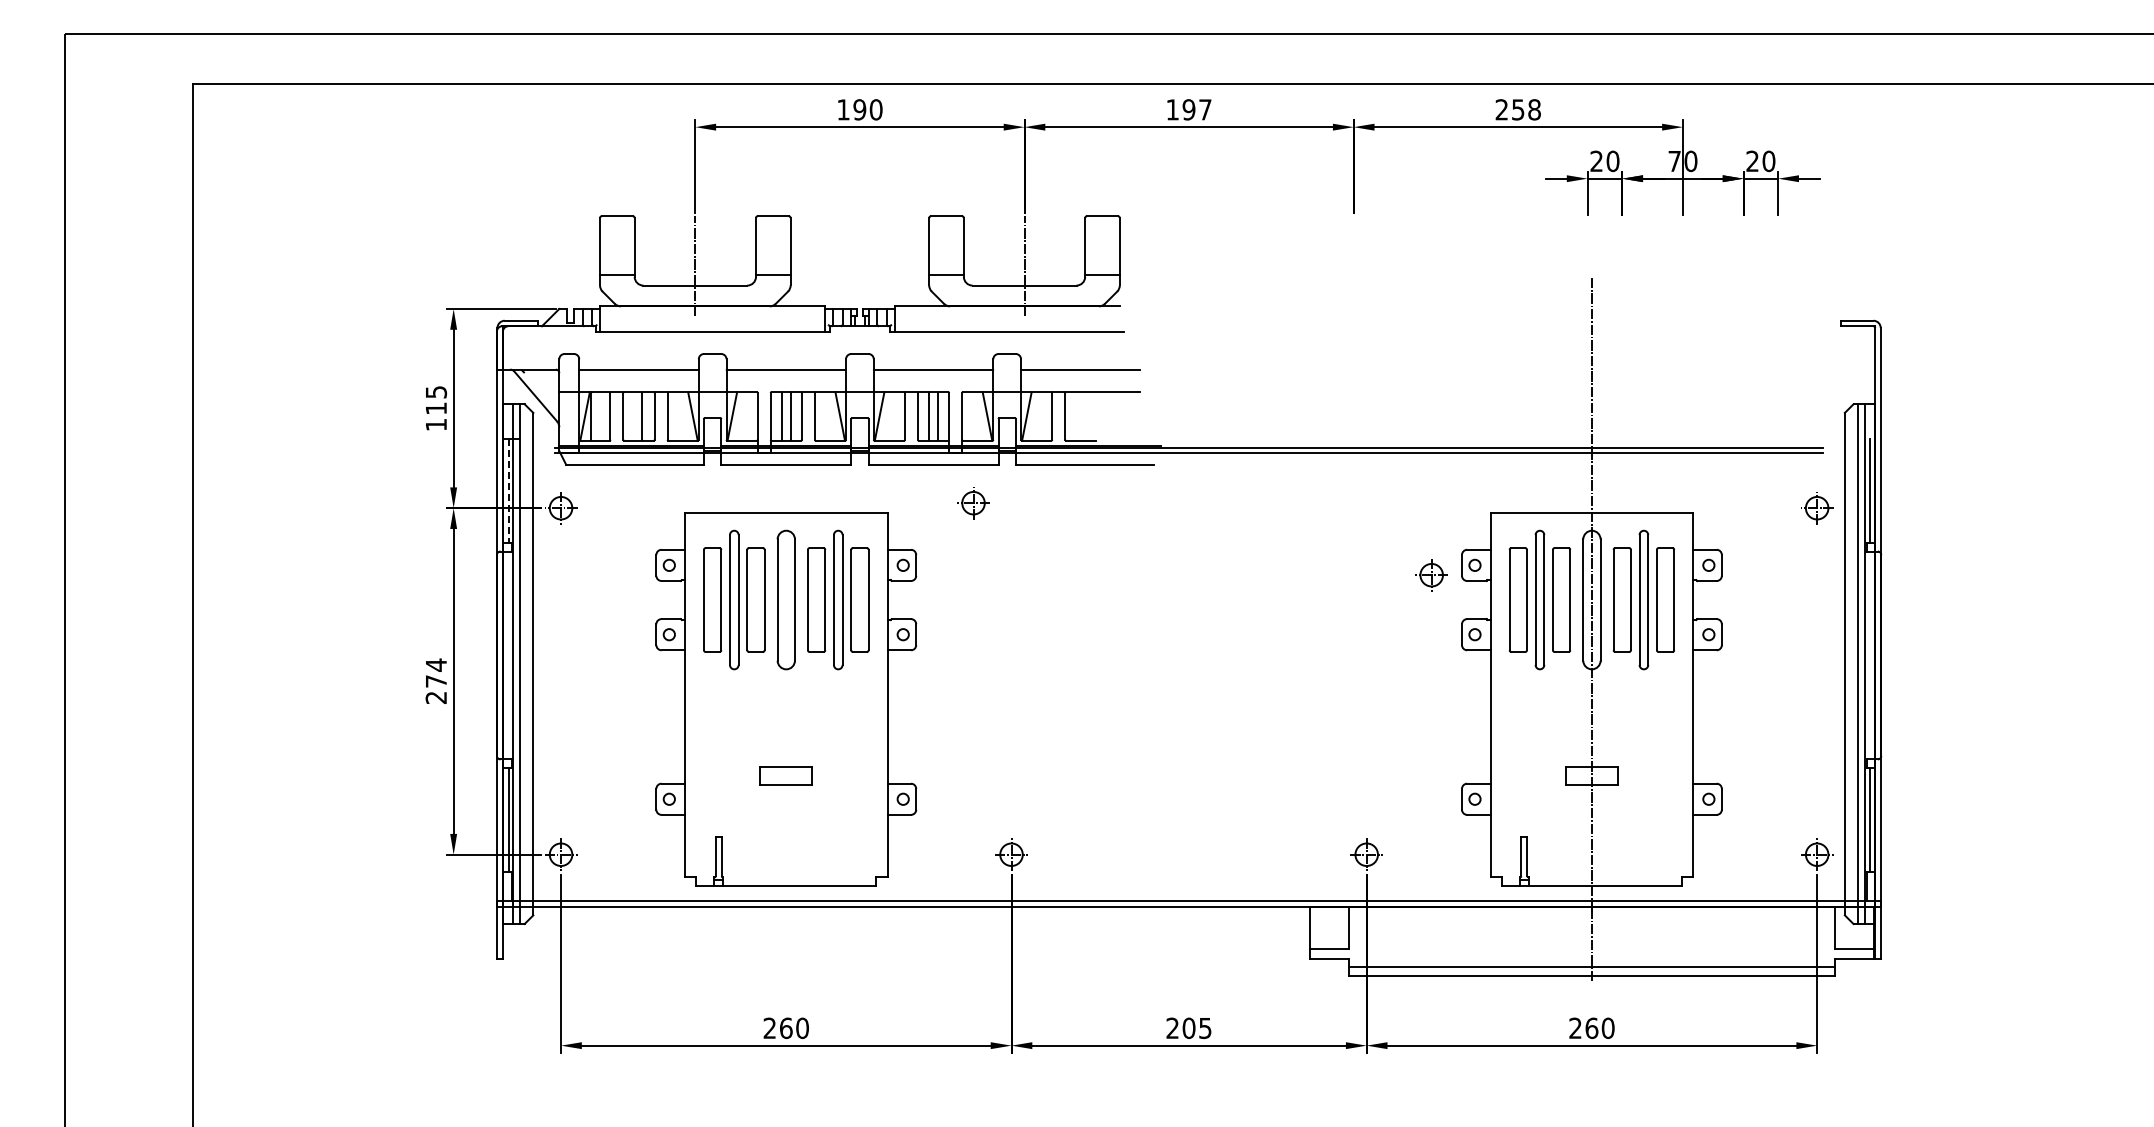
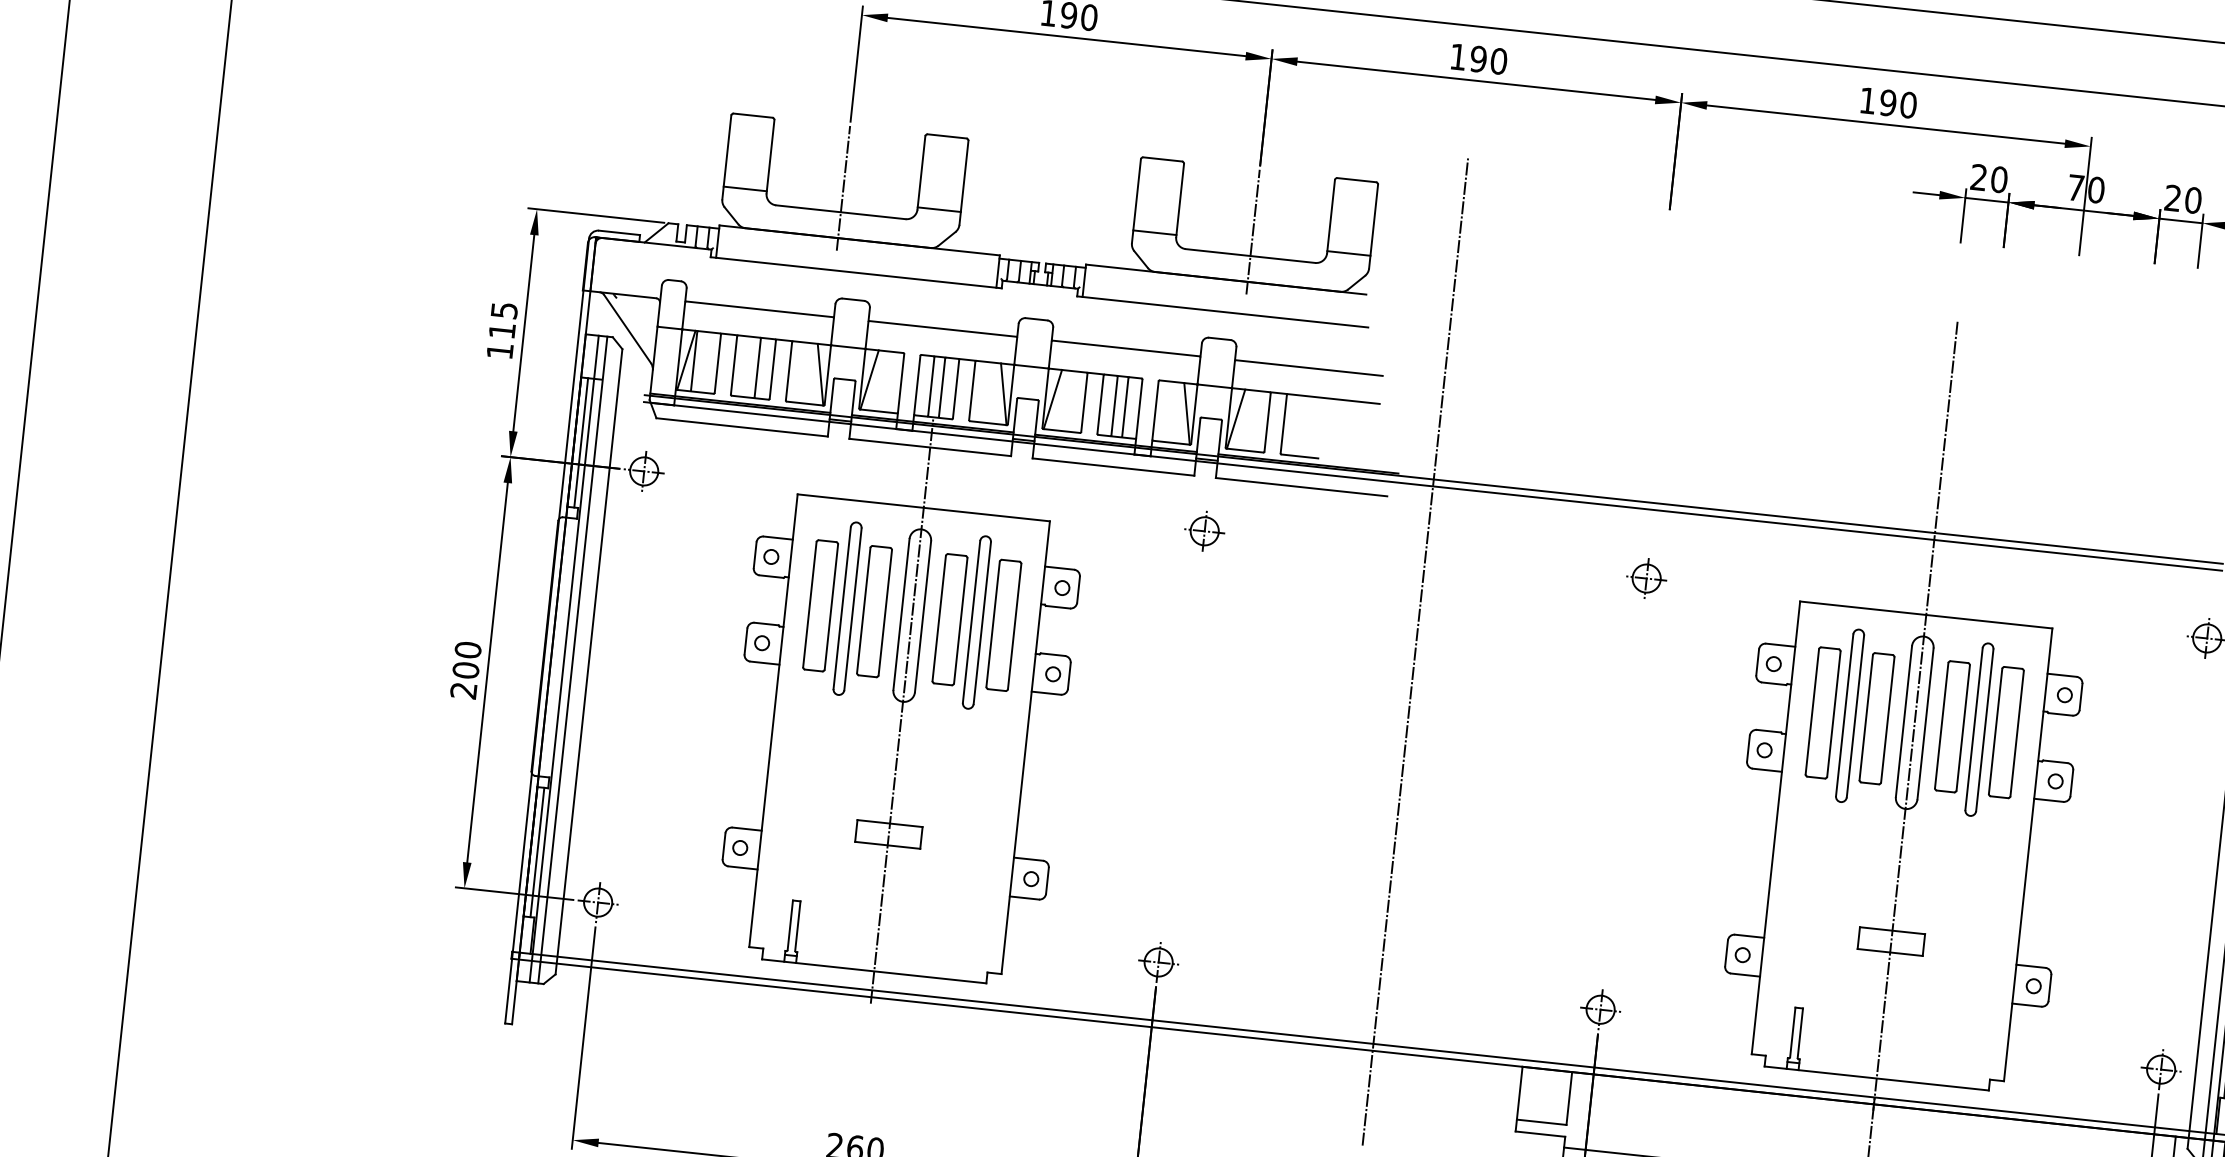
text: (1205, 109) -> (1499, 60), 197 -> 190
text: (1517, 109) -> (1887, 102), 258 -> 190
line: (508, 490) -> (581, 442), dashed -> solid
part: (973, 503) -> (1204, 531), moved
part: (1431, 575) -> (1646, 578), moved
line: (1189, 585) -> (1415, 651), added
text: (436, 672) -> (467, 659), 274 -> 200
line: (786, 676) -> (902, 710), added

